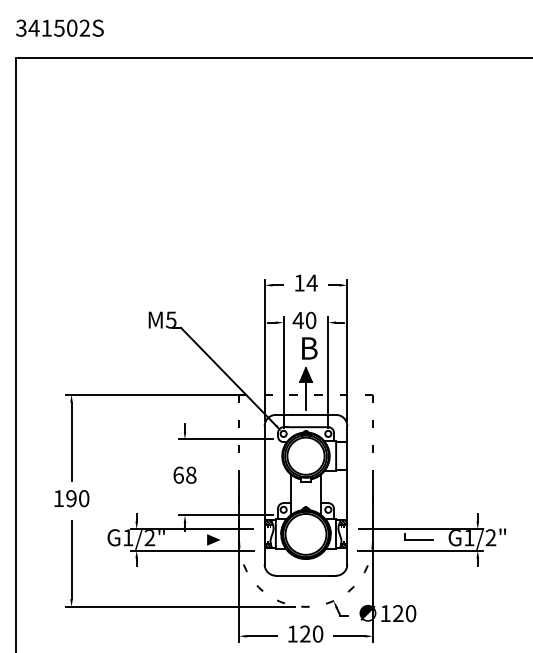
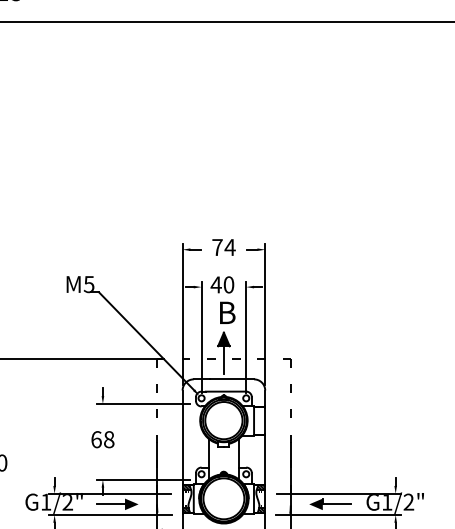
text: (299, 282) -> (217, 246), 14 -> 74
line: (193, 539) -> (111, 503), added
fill: (397, 539) -> (315, 503), added

